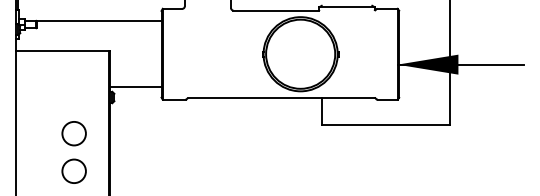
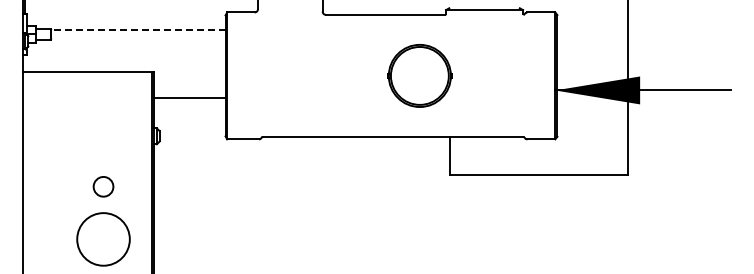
line: (98, 21) -> (137, 29), solid -> dashed
part: (300, 53) -> (419, 75), size x0.6
line: (135, 87) -> (189, 98), moved
circle: (74, 133) -> (103, 186), size x0.6
circle: (74, 170) -> (103, 238), size x1.6

